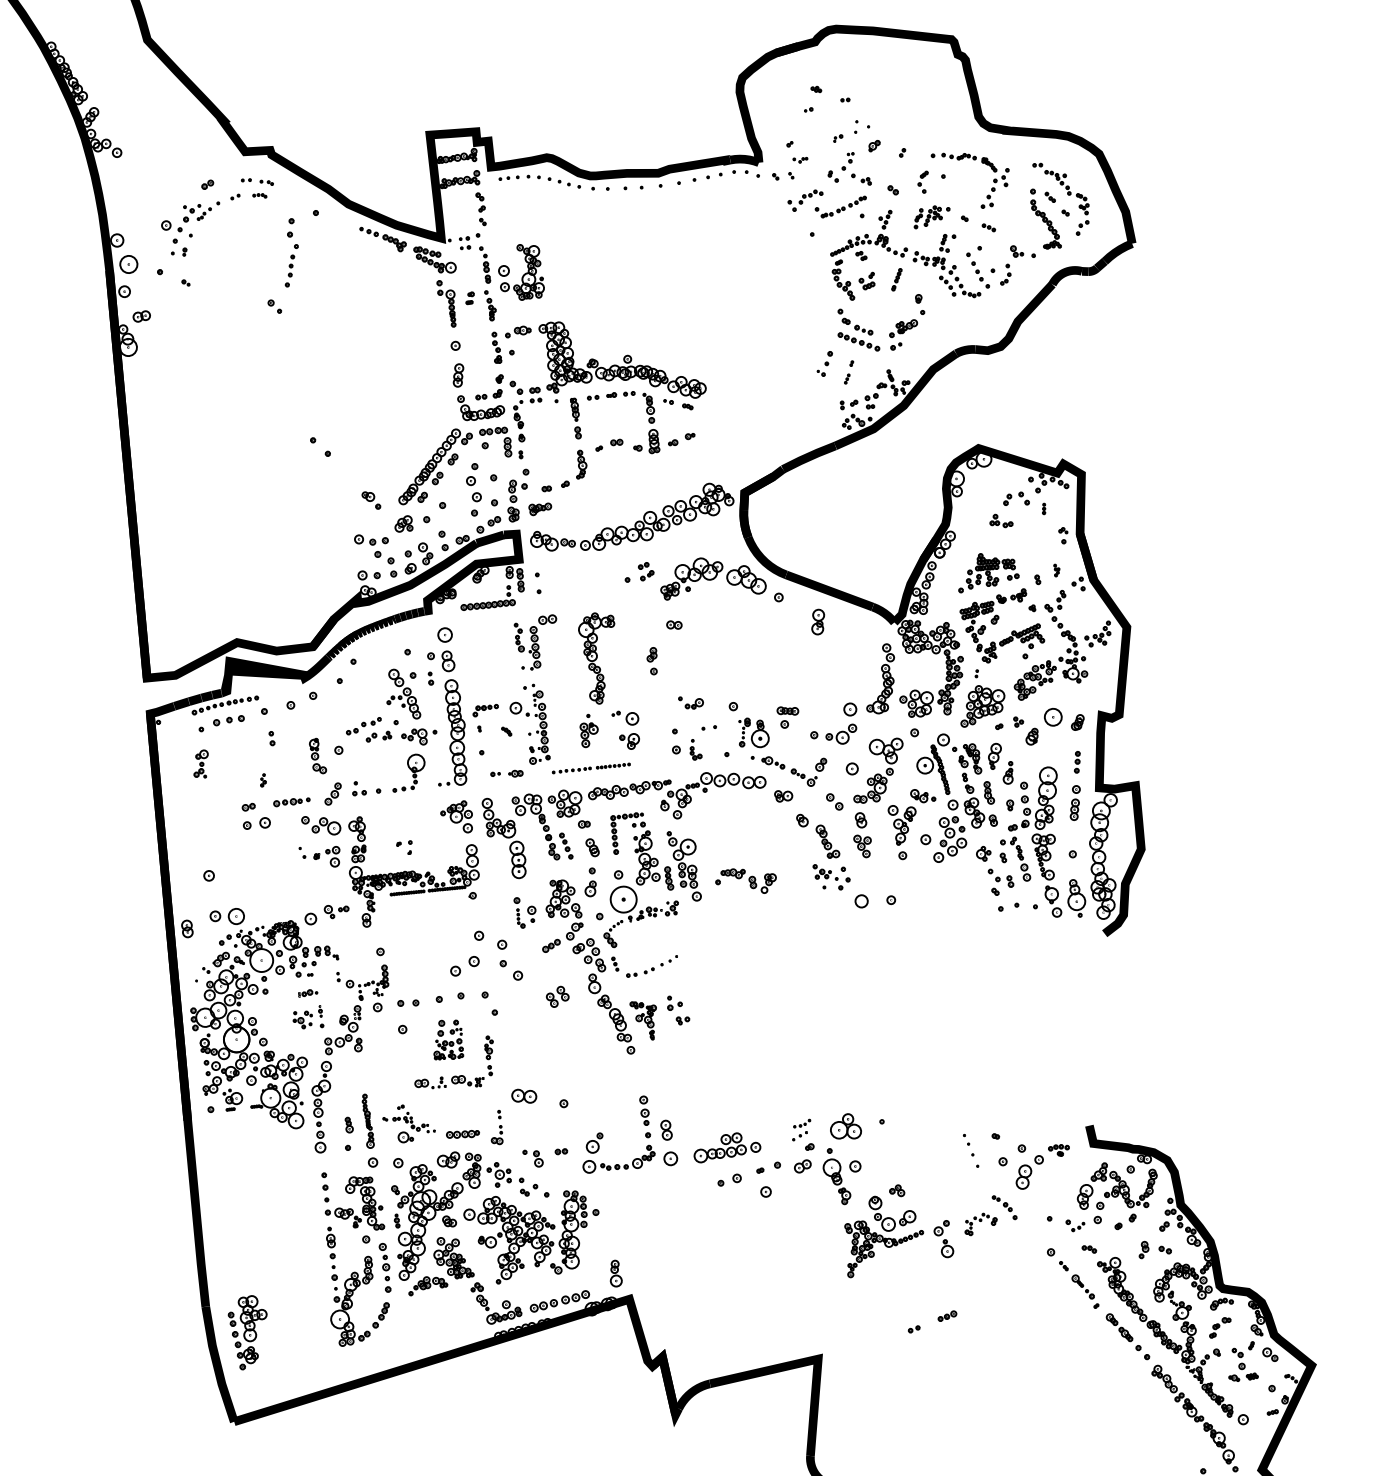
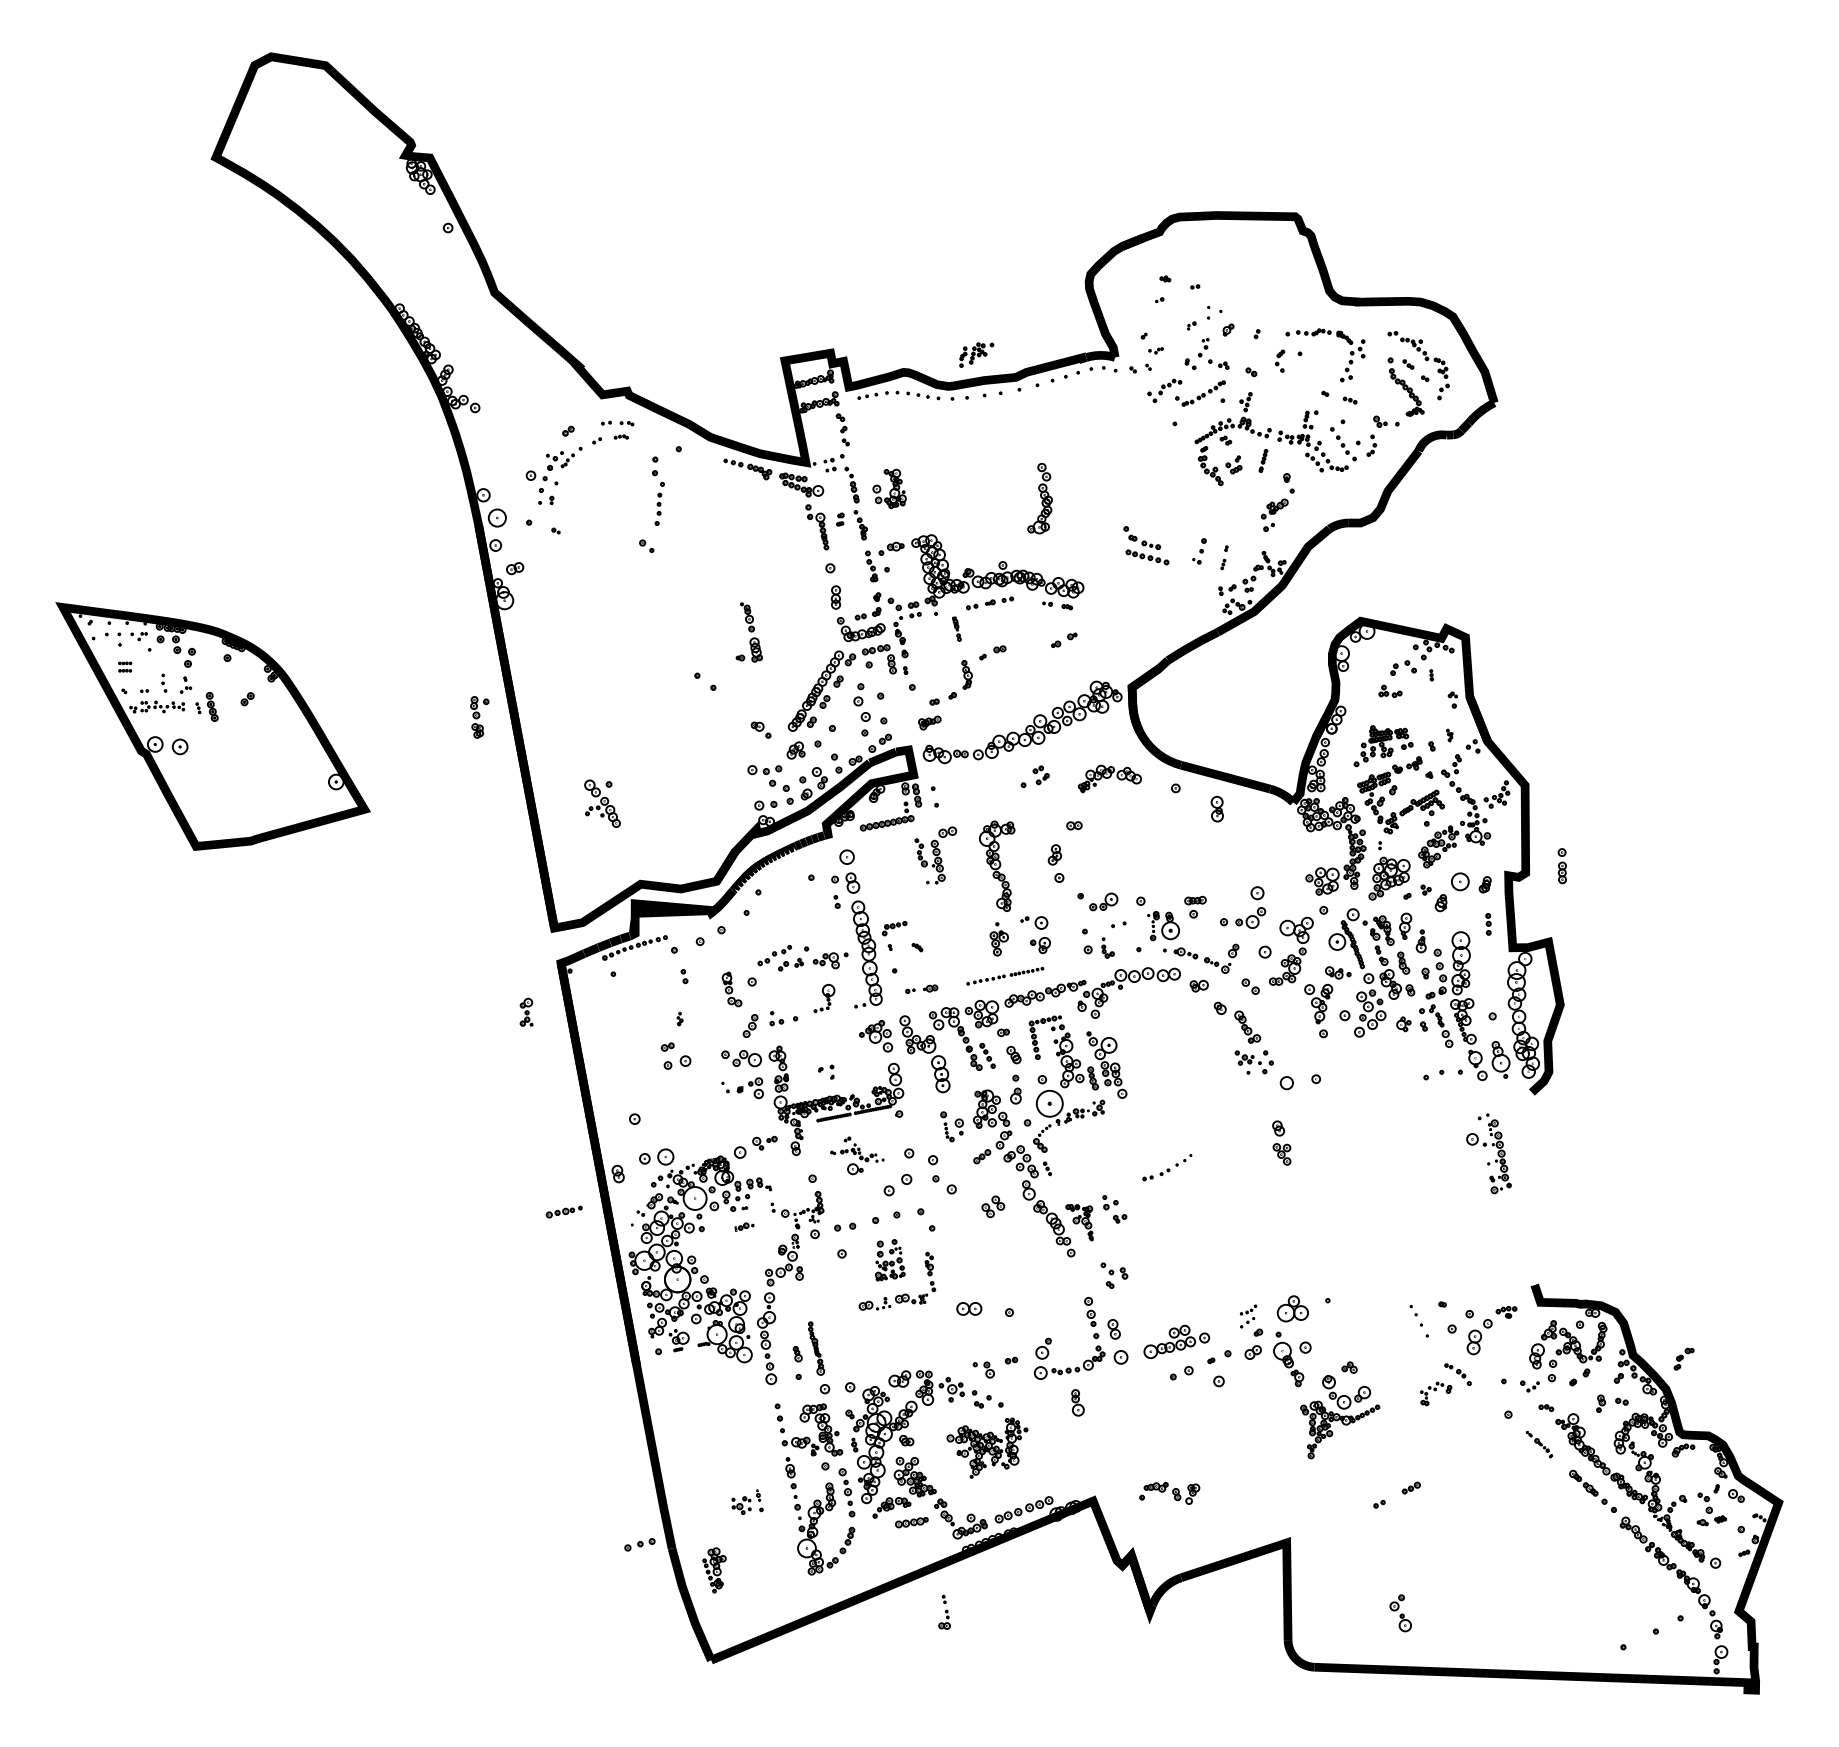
part: (931, 217) -> (976, 354), moved
part: (522, 271) -> (889, 488), size x0.7
part: (859, 329) -> (1146, 545), moved
part: (575, 417) -> (956, 628), size x0.6
part: (648, 423) -> (748, 632), moved
part: (516, 501) -> (479, 717), moved
part: (713, 581) -> (1109, 778), size x0.6
part: (651, 660) -> (1055, 863), size x1.4
part: (881, 678) -> (1039, 498), moved
part: (404, 693) -> (602, 803), moved
part: (691, 703) -> (1098, 902), size x1.6
part: (529, 716) -> (1486, 1146), moved
part: (228, 720) -> (639, 1544), moved
part: (201, 762) -> (526, 1011), moved
part: (409, 773) -> (824, 998), size x0.7
part: (291, 801) -> (563, 1211), moved
part: (1074, 803) -> (1561, 866), moved
part: (862, 834) -> (1281, 1142), moved
part: (745, 880) -> (1169, 1493), moved
part: (1000, 882) -> (1114, 1275), moved
part: (652, 966) -> (1167, 1167), moved
part: (309, 1016) -> (747, 1501), moved
part: (409, 1124) -> (857, 1155), moved
part: (498, 1126) -> (944, 1611), moved
part: (462, 1134) -> (911, 1522), moved
part: (529, 1235) -> (987, 1447), size x0.6
part: (943, 1238) -> (1400, 1613), moved
part: (616, 1273) -> (1077, 1402), moved
part: (1079, 1284) -> (1539, 1444), size x0.6
part: (1219, 1327) -> (1683, 1358), moved
part: (245, 1332) -> (714, 1570), size x0.6

